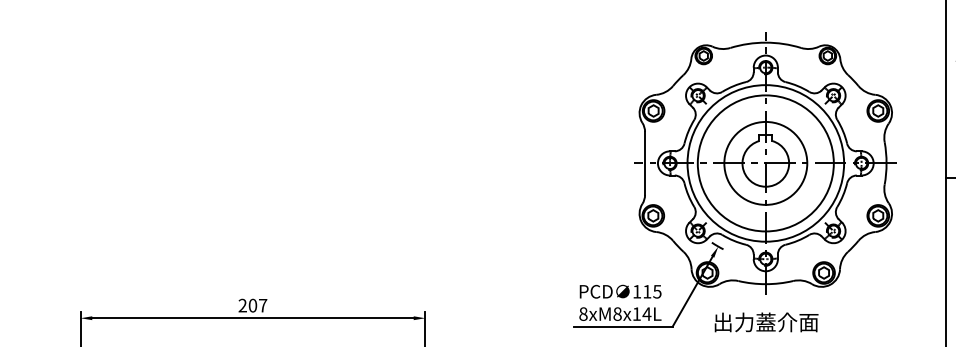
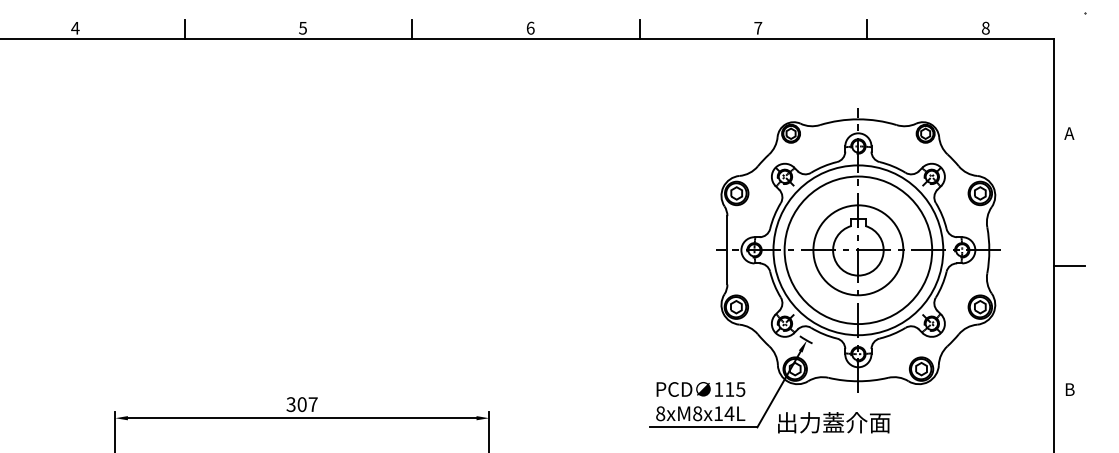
text: (242, 305) -> (290, 404), 207 -> 307
text: (766, 322) -> (834, 422), moved

